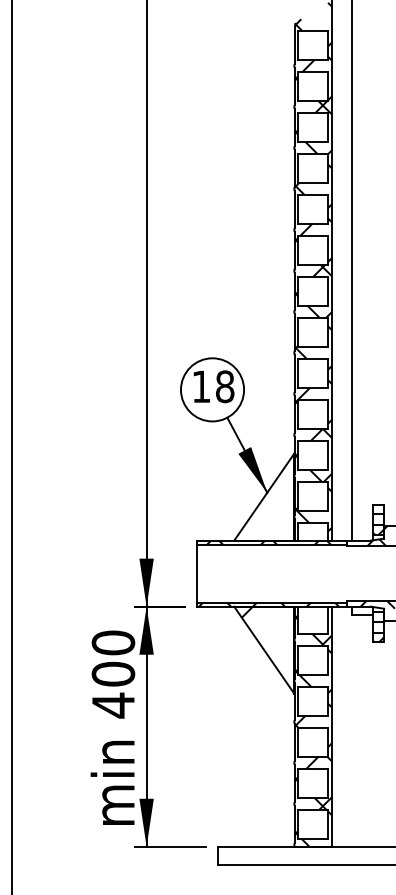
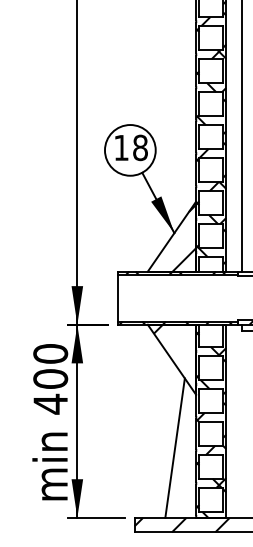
hatch: (279, 498) -> (184, 237), added
line: (268, 759) -> (175, 447), added
hatch: (276, 855) -> (181, 524), added

